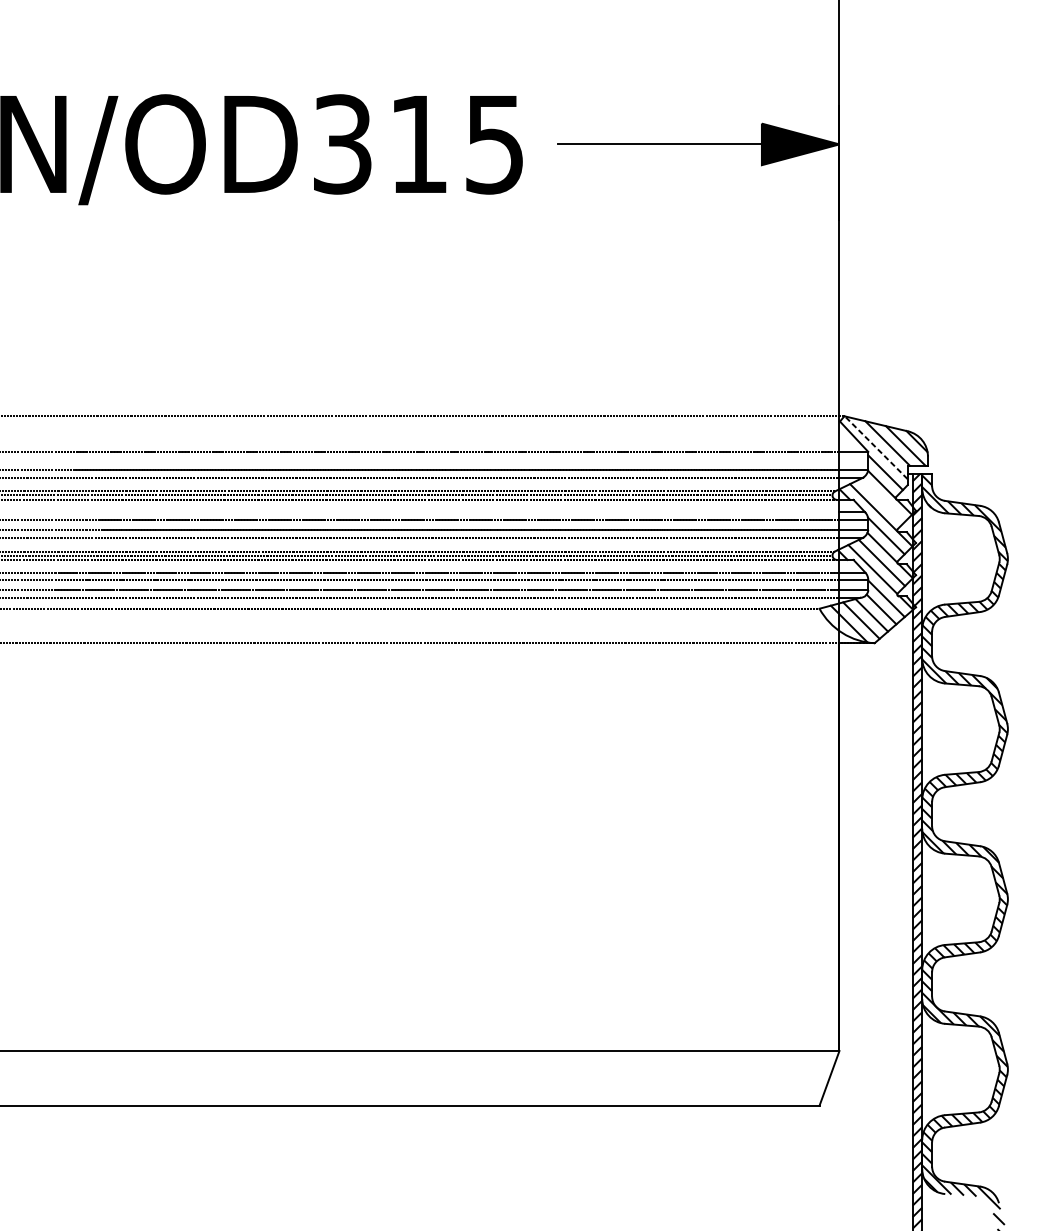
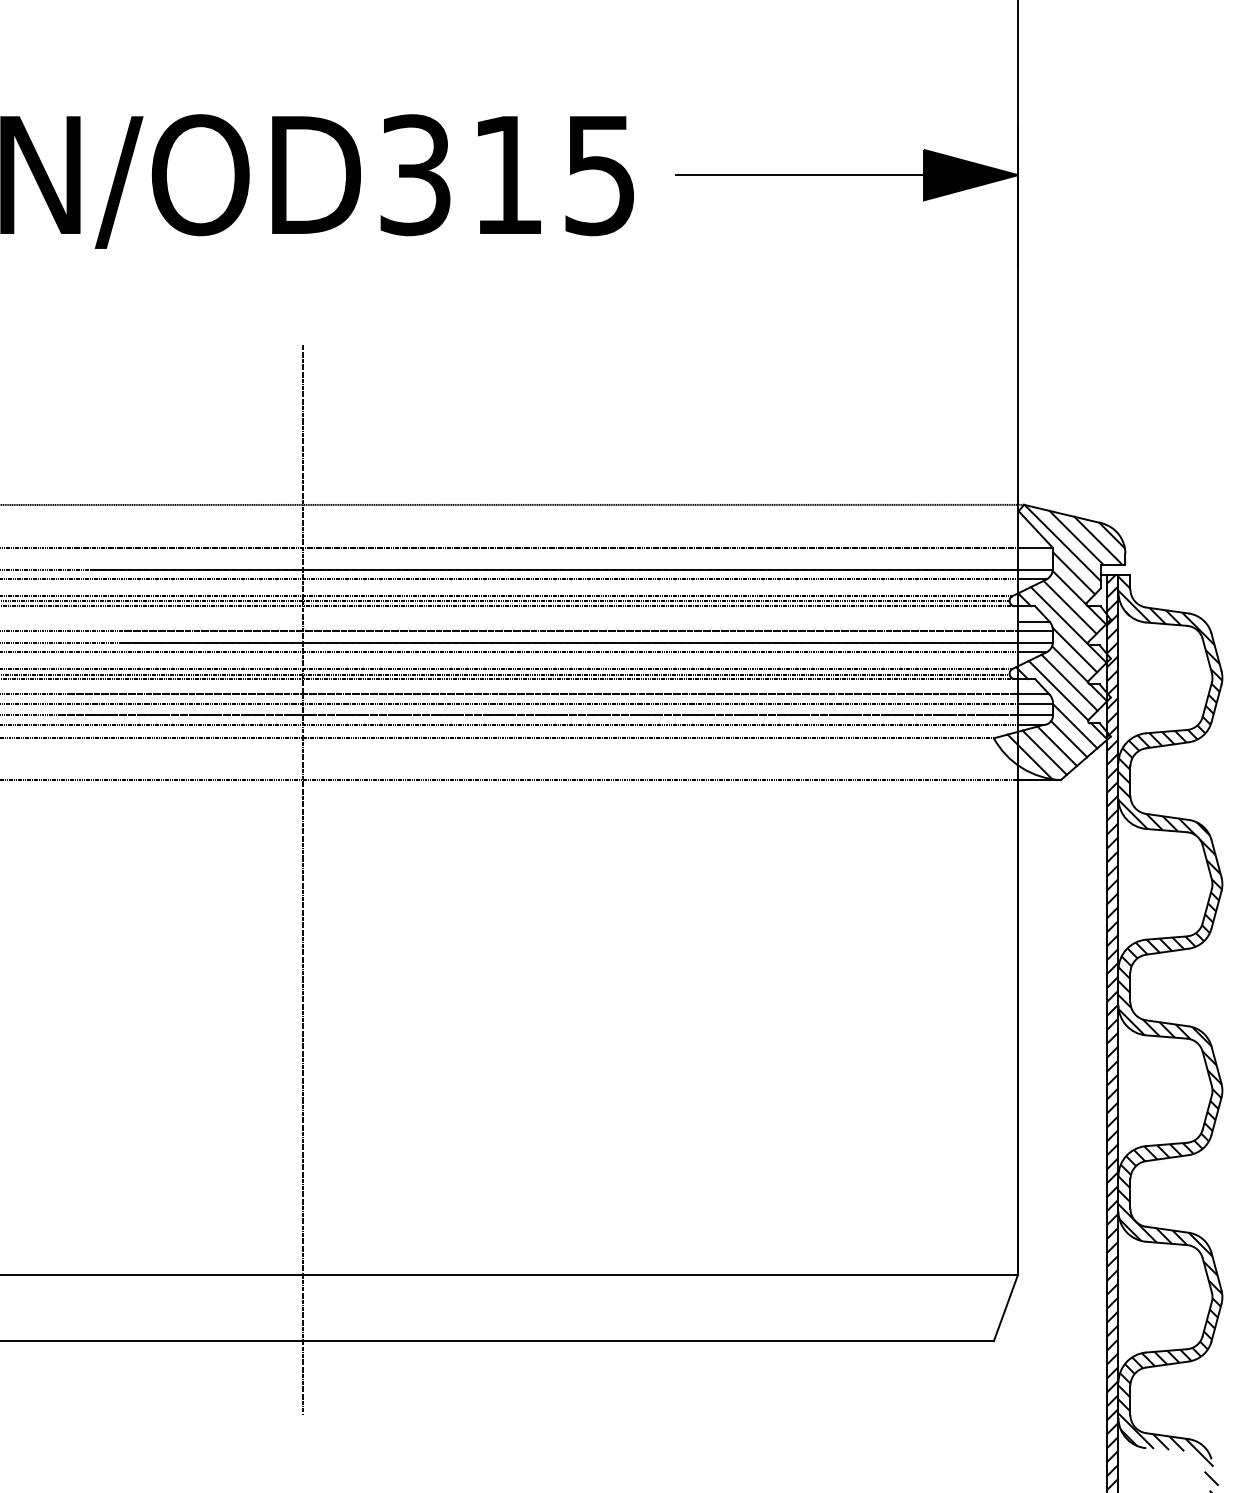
line: (876, 448) -> (1062, 543), dashed -> solid
line: (881, 500) -> (1069, 606), added
line: (249, 725) -> (302, 879), added

